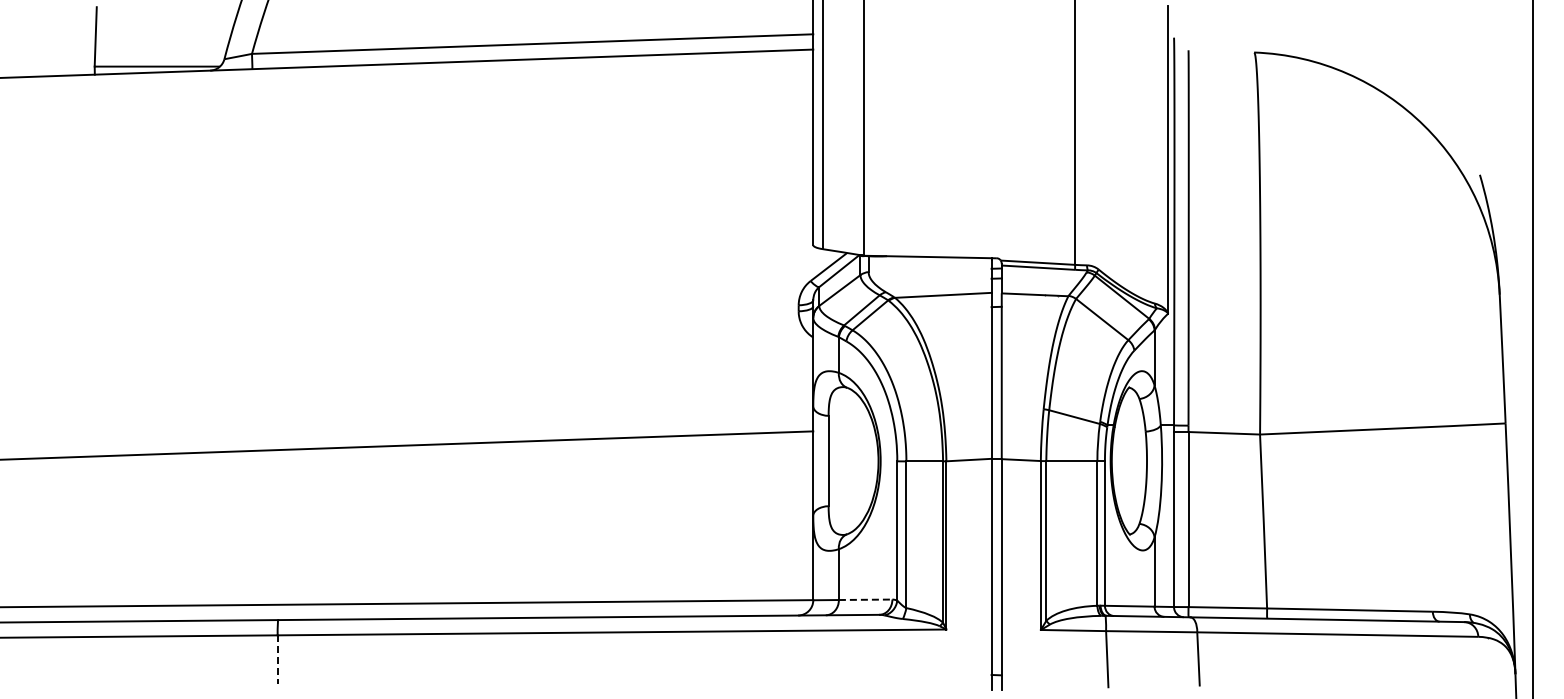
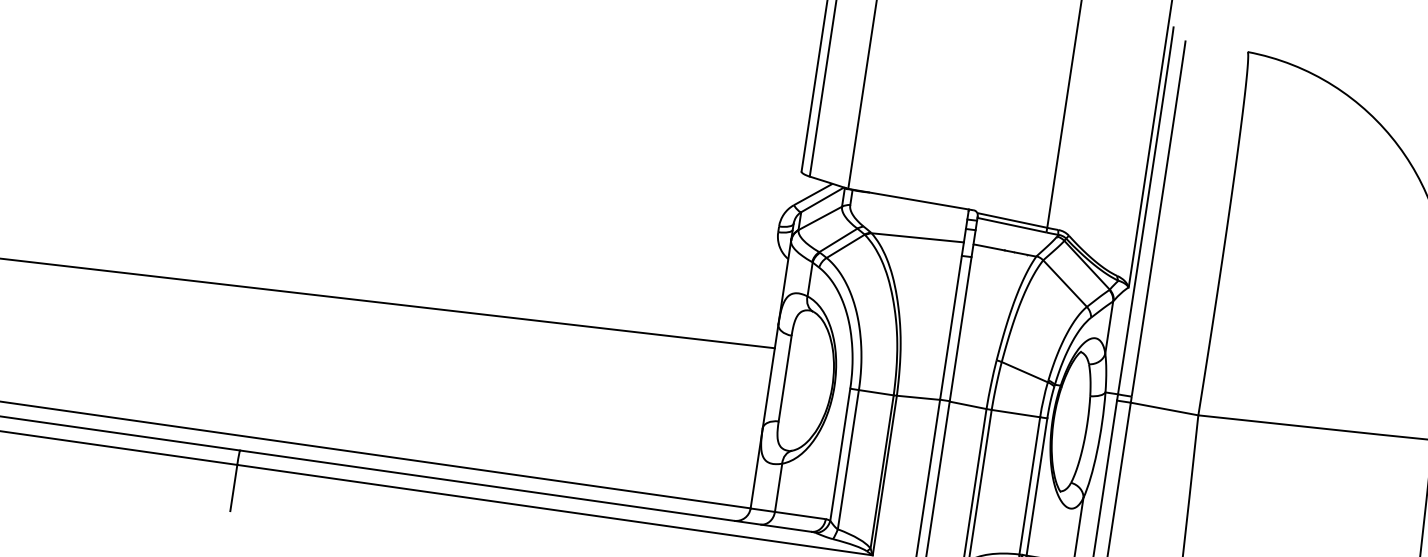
line: (865, 599) -> (800, 515), dashed -> solid
line: (277, 660) -> (233, 488), dashed -> solid

